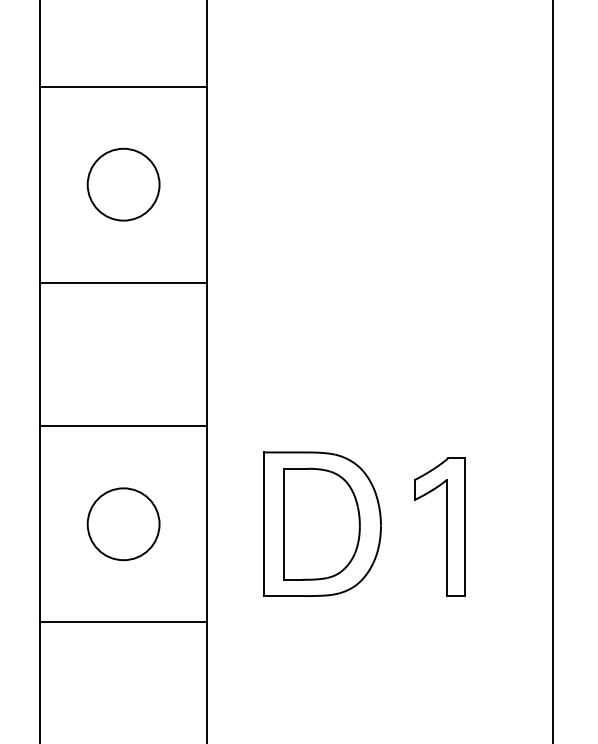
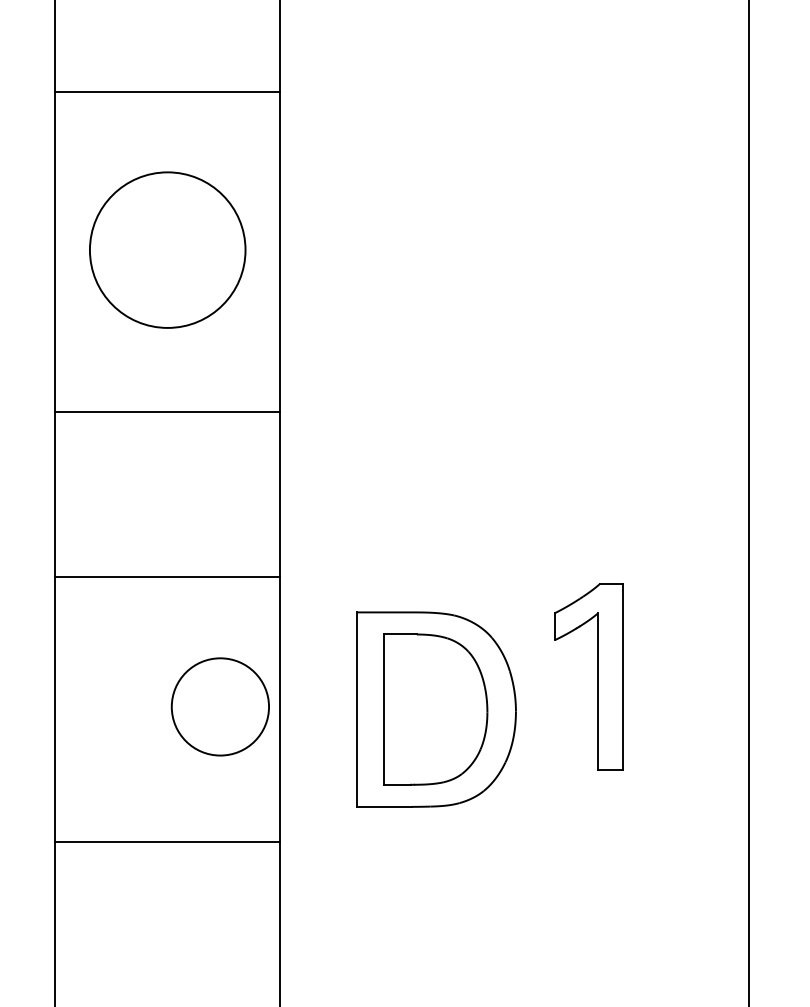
line: (123, 86) -> (167, 91), moved
circle: (123, 184) -> (167, 249), size x1.6
line: (123, 282) -> (167, 412), moved
circle: (123, 524) -> (220, 707), moved
part: (446, 526) -> (597, 676), moved

